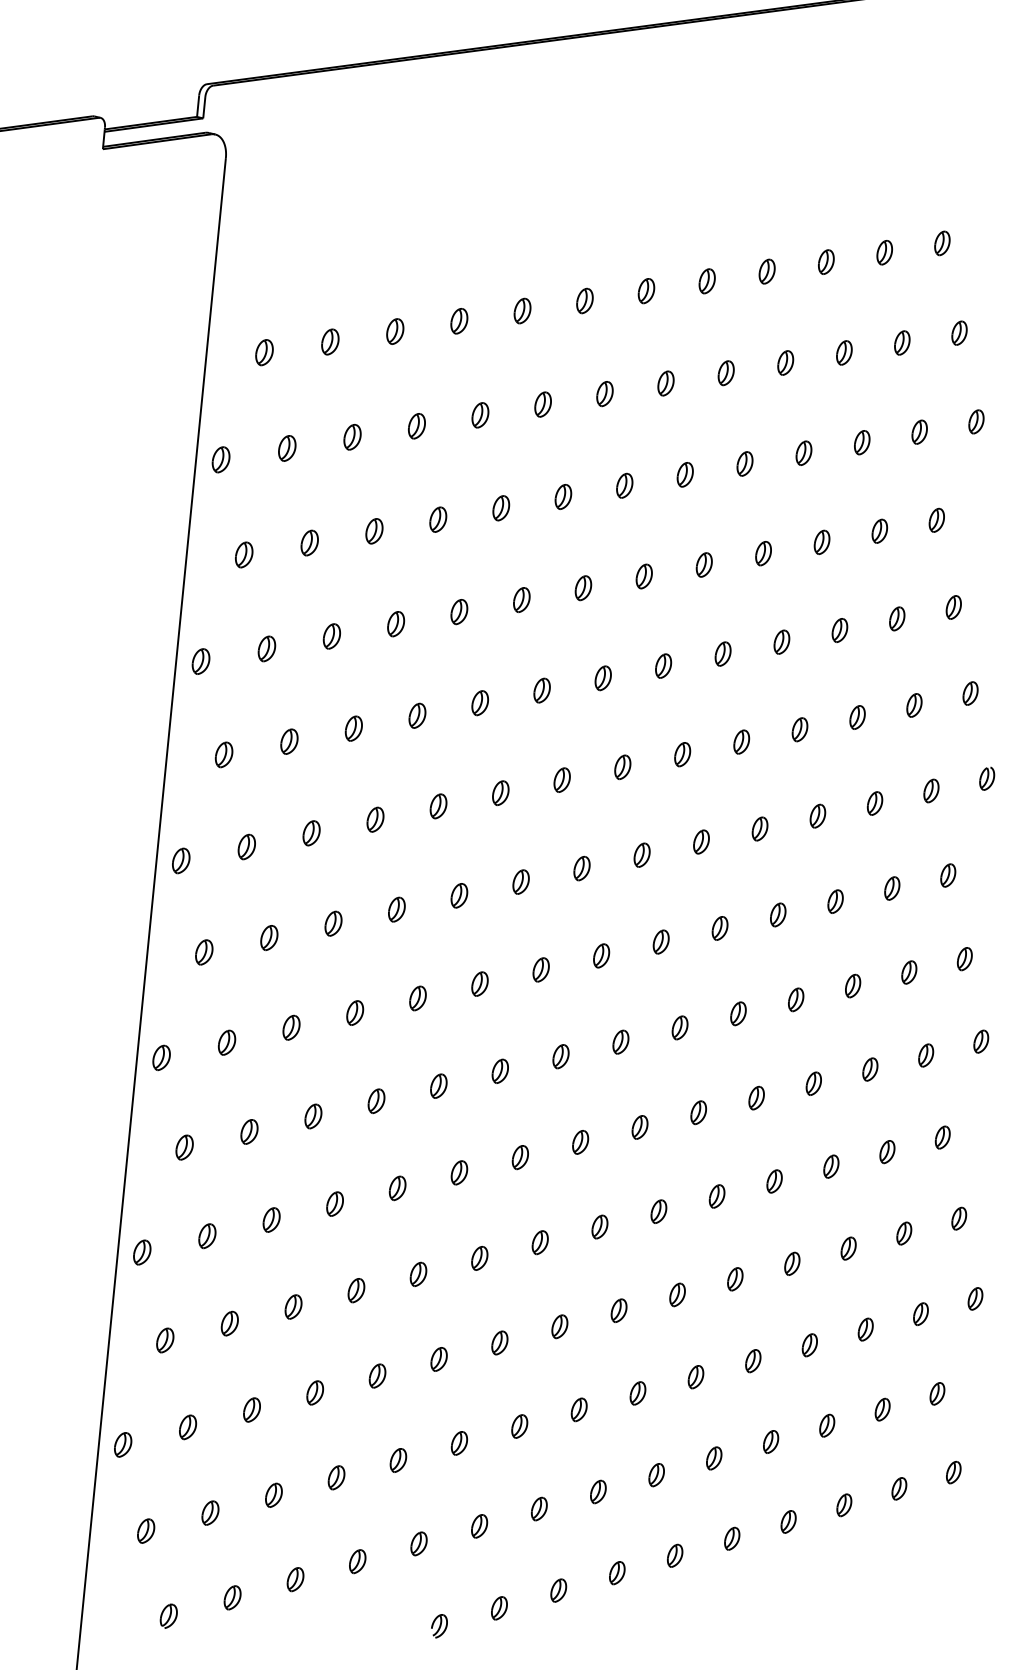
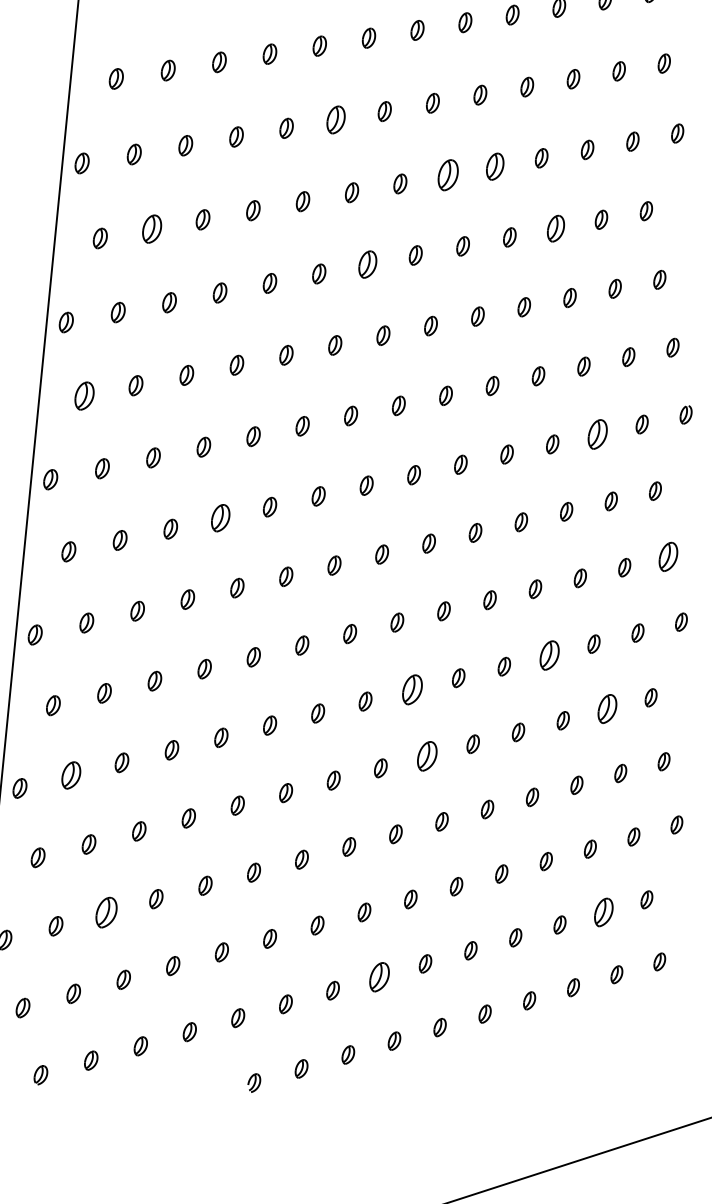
part: (542, 404) -> (335, 119), size x1.4
part: (744, 463) -> (494, 166), size x1.4
part: (684, 474) -> (447, 175), size x1.6
part: (821, 541) -> (555, 227), size x1.4
part: (309, 542) -> (151, 228), size x1.4
part: (583, 588) -> (367, 264), size x1.4
part: (223, 754) -> (84, 395), size x1.4
part: (874, 803) -> (597, 434), size x1.6
part: (396, 909) -> (220, 517), size x1.4
part: (964, 959) -> (668, 557), size x1.6
part: (813, 1083) -> (549, 655), size x1.6
part: (639, 1127) -> (412, 689), size x1.6
part: (887, 1152) -> (607, 709), size x1.6
part: (658, 1211) -> (426, 756), size x1.6
part: (207, 1236) -> (71, 775), size x1.4
part: (251, 1409) -> (106, 912), size x1.6
part: (882, 1409) -> (603, 912), size x1.6
part: (598, 1491) -> (379, 976), size x1.6

